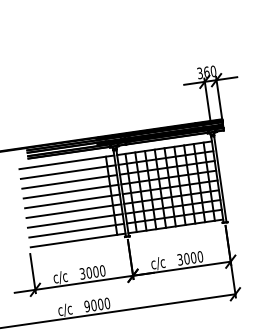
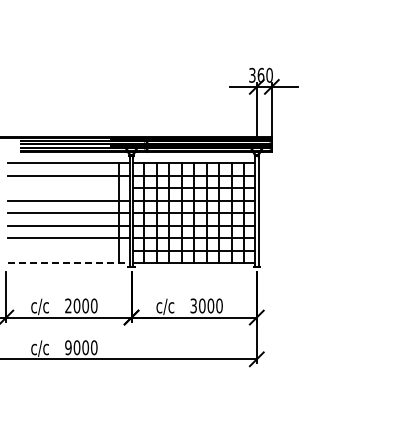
line: (69, 182) -> (68, 188), removed
line: (76, 230) -> (68, 250), removed
line: (77, 240) -> (68, 263), solid -> dashed
text: (82, 273) -> (68, 305), 3000 -> 2000

